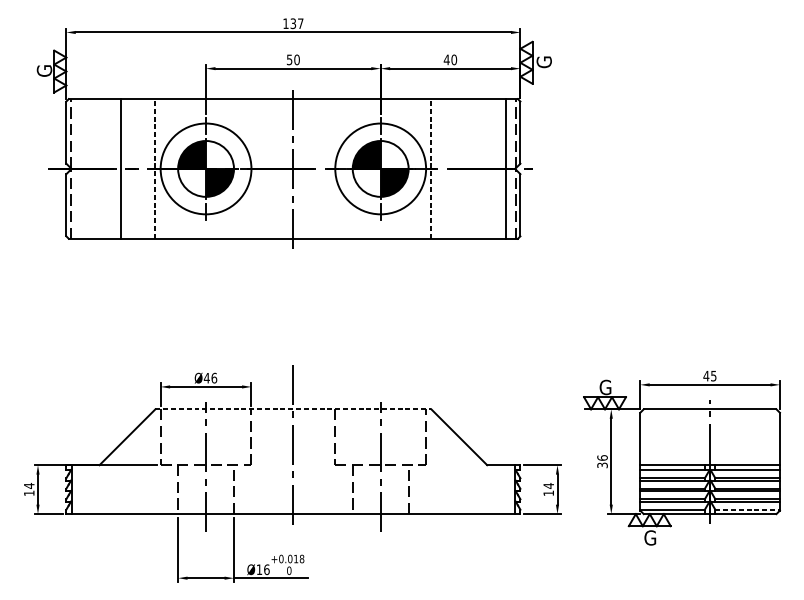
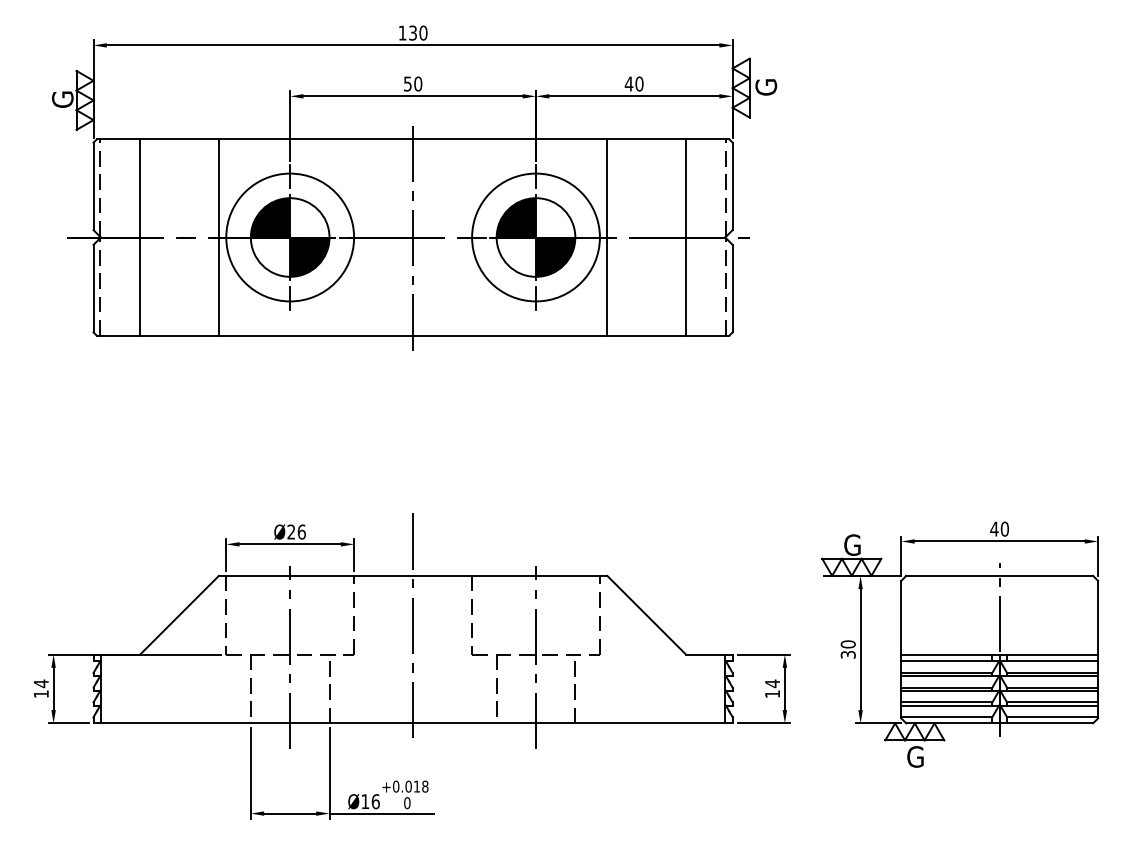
text: (300, 23) -> (423, 32), 137 -> 130
line: (121, 168) -> (140, 237), moved
line: (155, 168) -> (218, 237), dashed -> solid
line: (431, 168) -> (607, 237), dashed -> solid
line: (506, 168) -> (685, 237), moved
text: (713, 375) -> (1004, 528), 45 -> 40
text: (206, 377) -> (291, 531), Ø46 -> Ø26
line: (293, 409) -> (413, 575), dashed -> solid
text: (601, 458) -> (847, 644), 36 -> 30
line: (748, 509) -> (1053, 717), dashed -> solid

